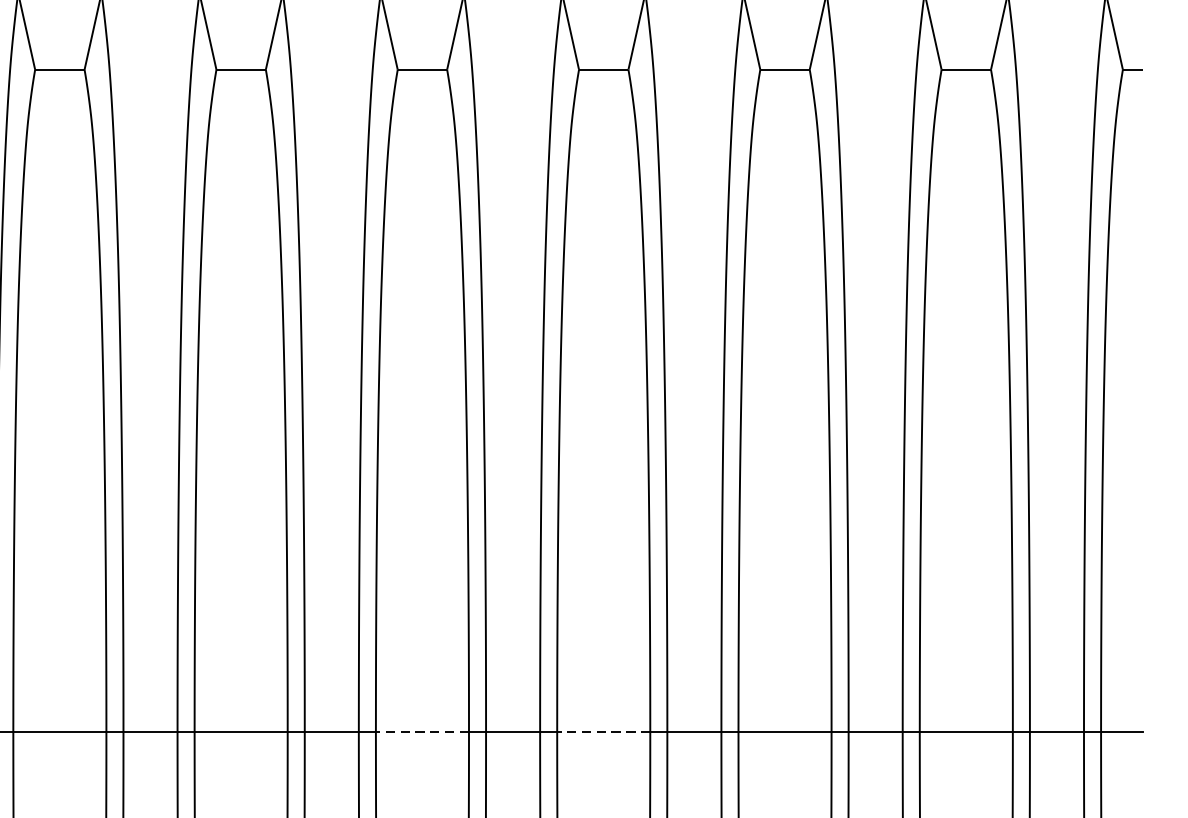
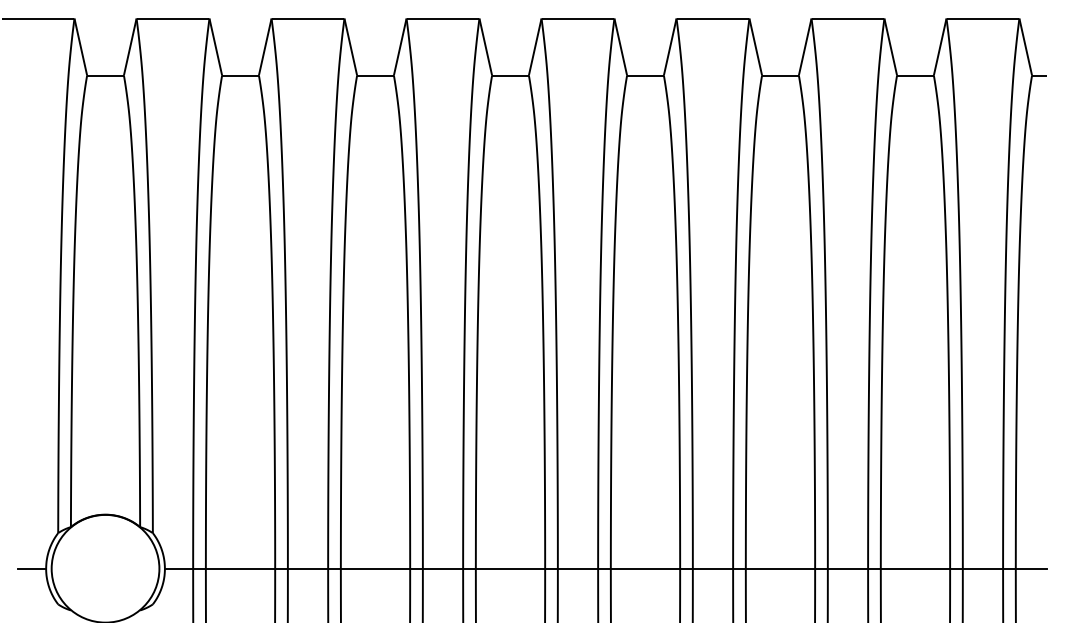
line: (422, 731) -> (510, 568), dashed -> solid
line: (603, 731) -> (645, 568), dashed -> solid

